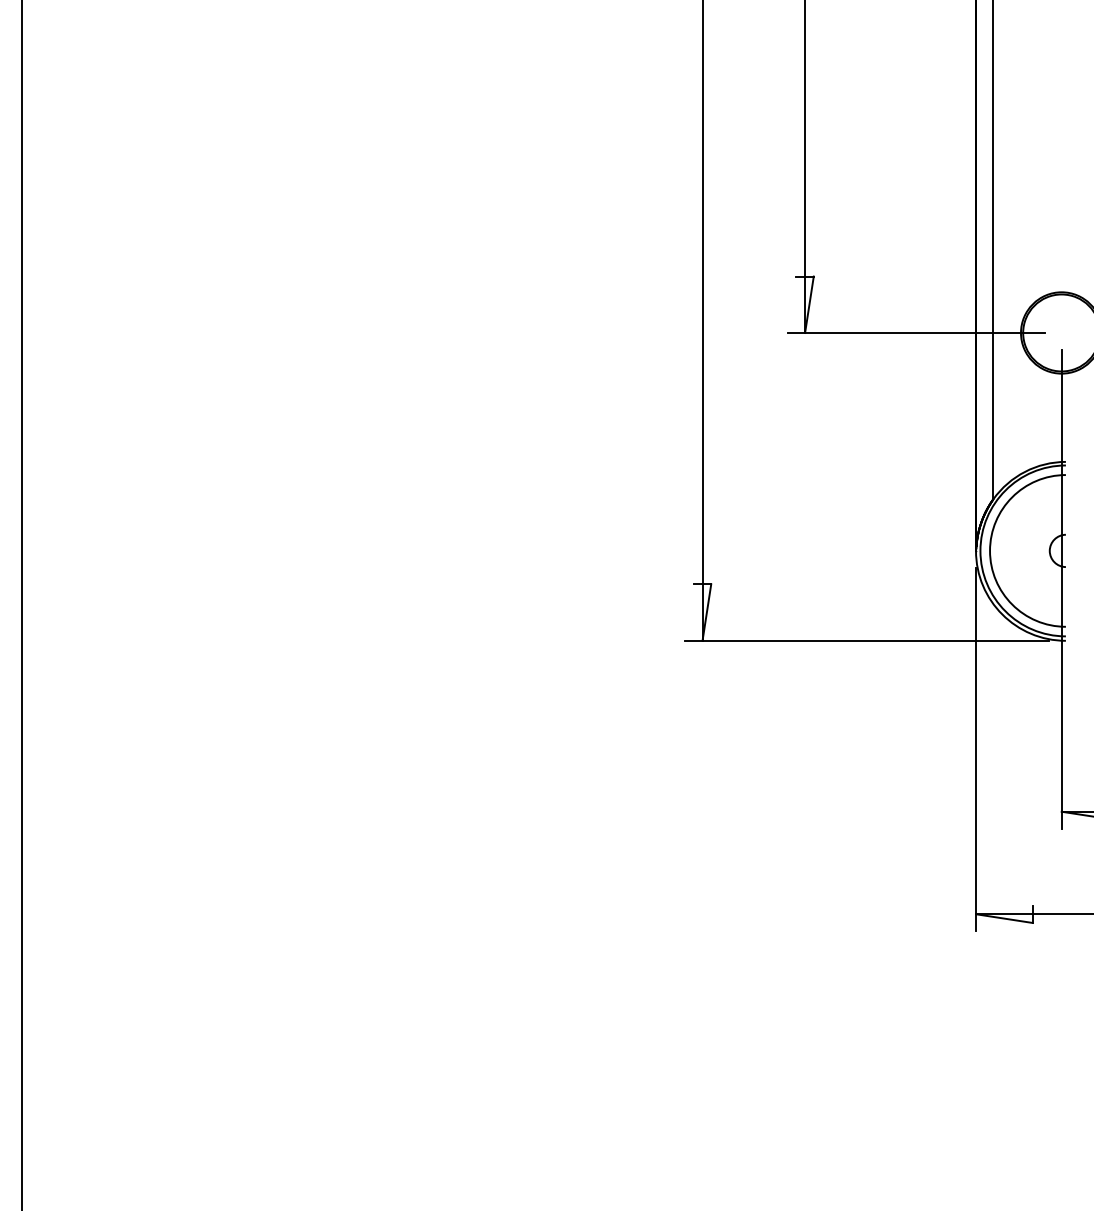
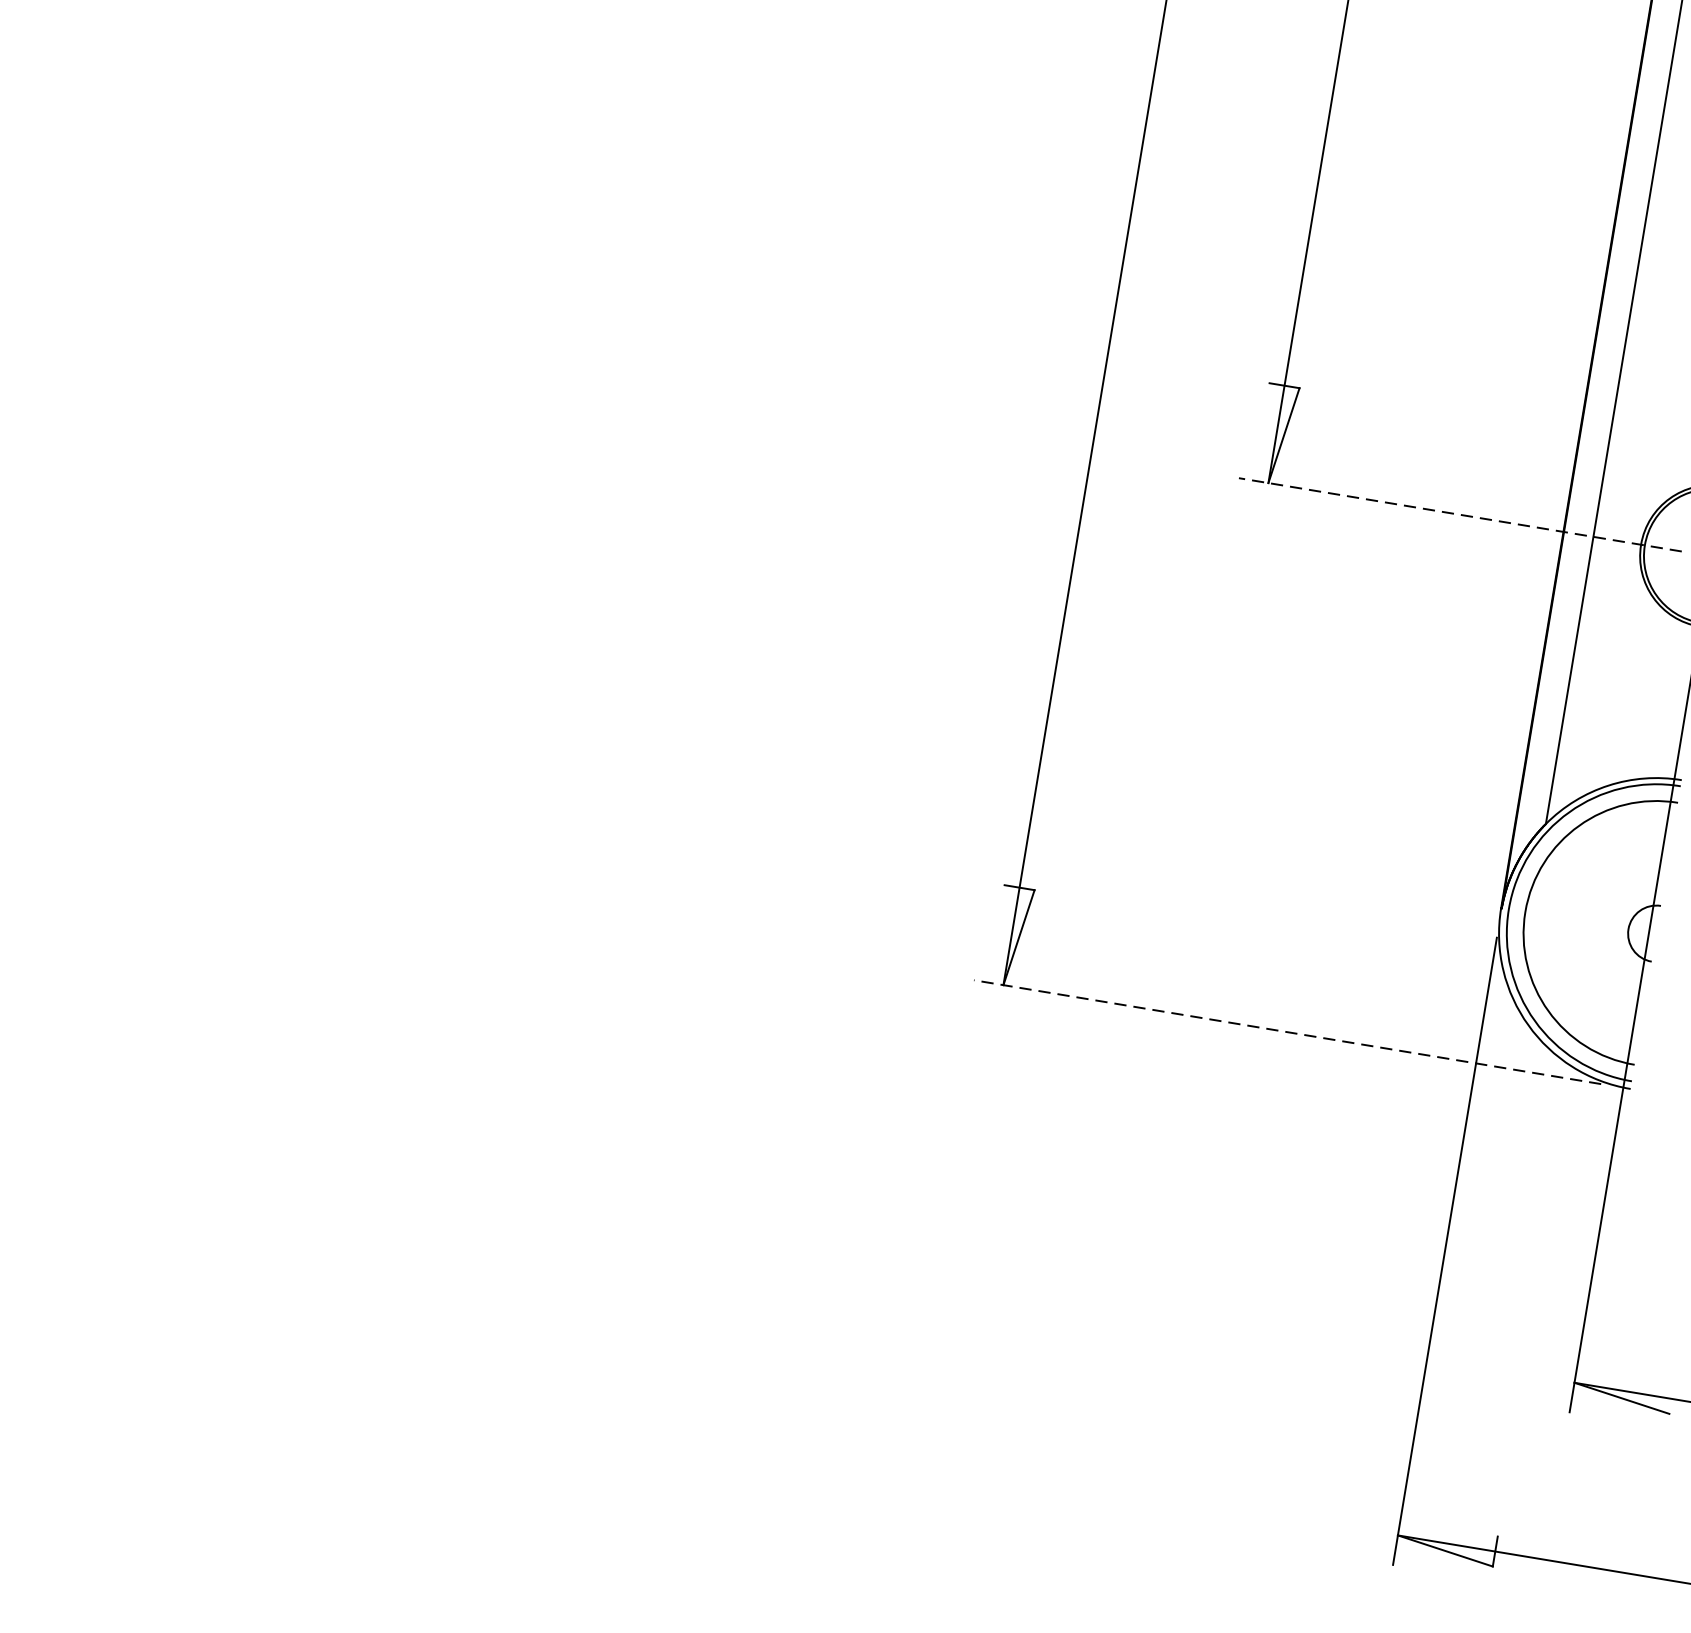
line: (915, 332) -> (1459, 513), solid -> dashed
line: (867, 640) -> (1288, 1031), solid -> dashed

